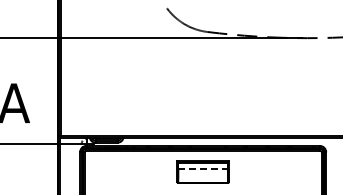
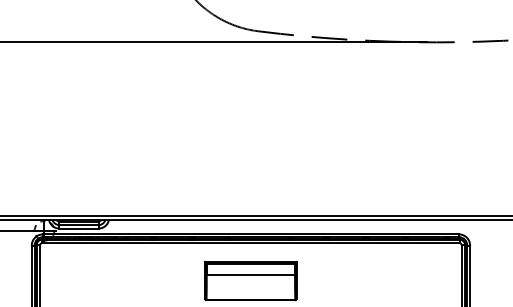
line: (203, 168) -> (251, 274), dashed -> solid

